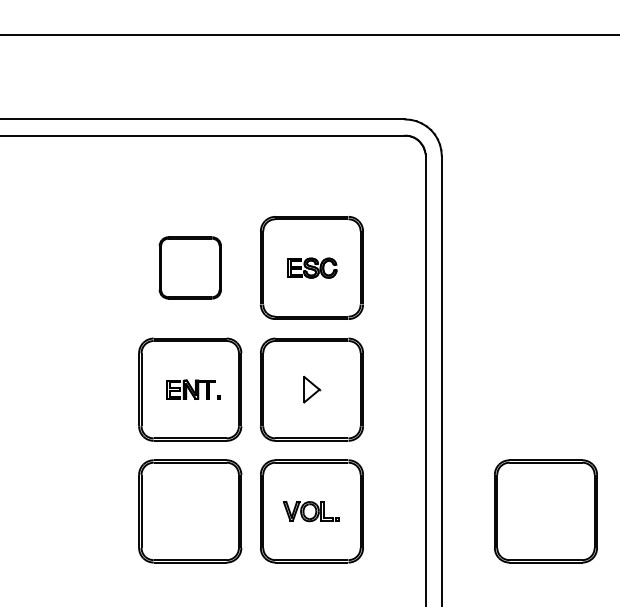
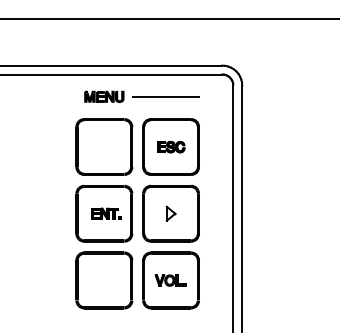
part: (190, 175) -> (104, 96), added
line: (301, 175) -> (165, 96), added
part: (190, 267) -> (104, 146), size x1.67
part: (546, 511) -> (299, 280), removed

